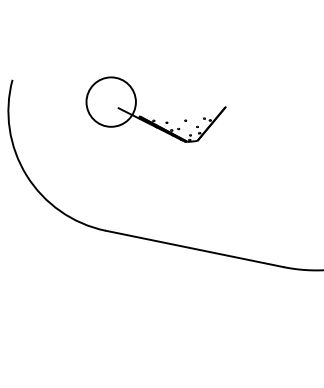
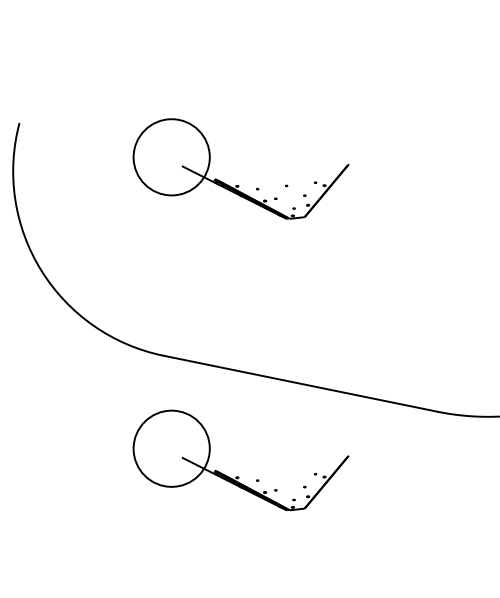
part: (154, 308) -> (238, 475), added

